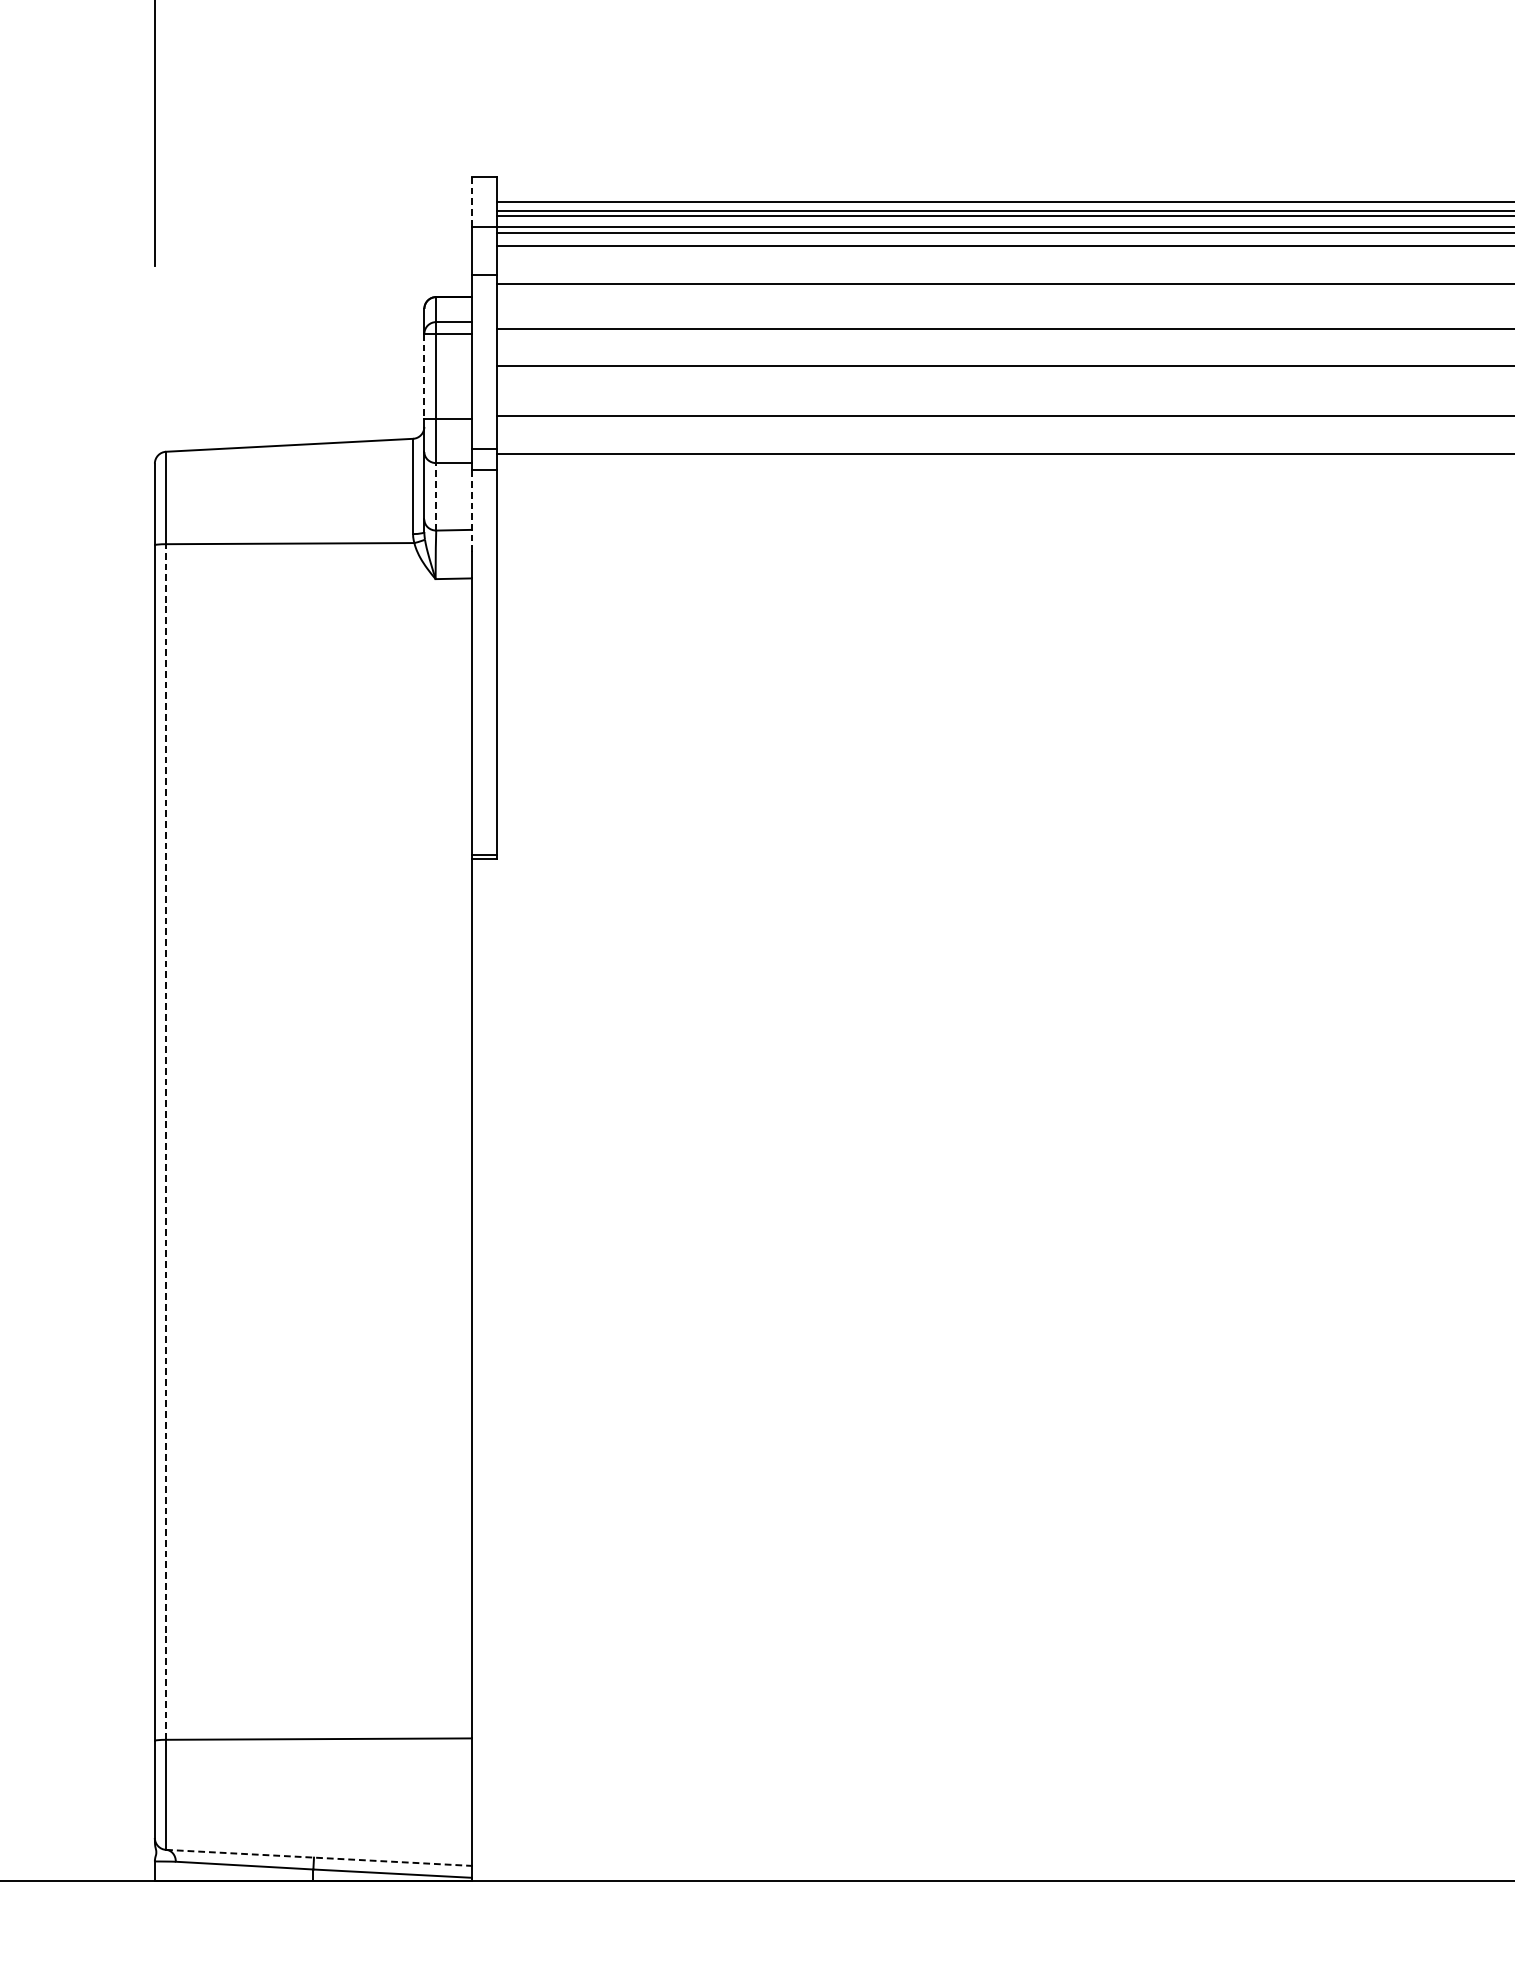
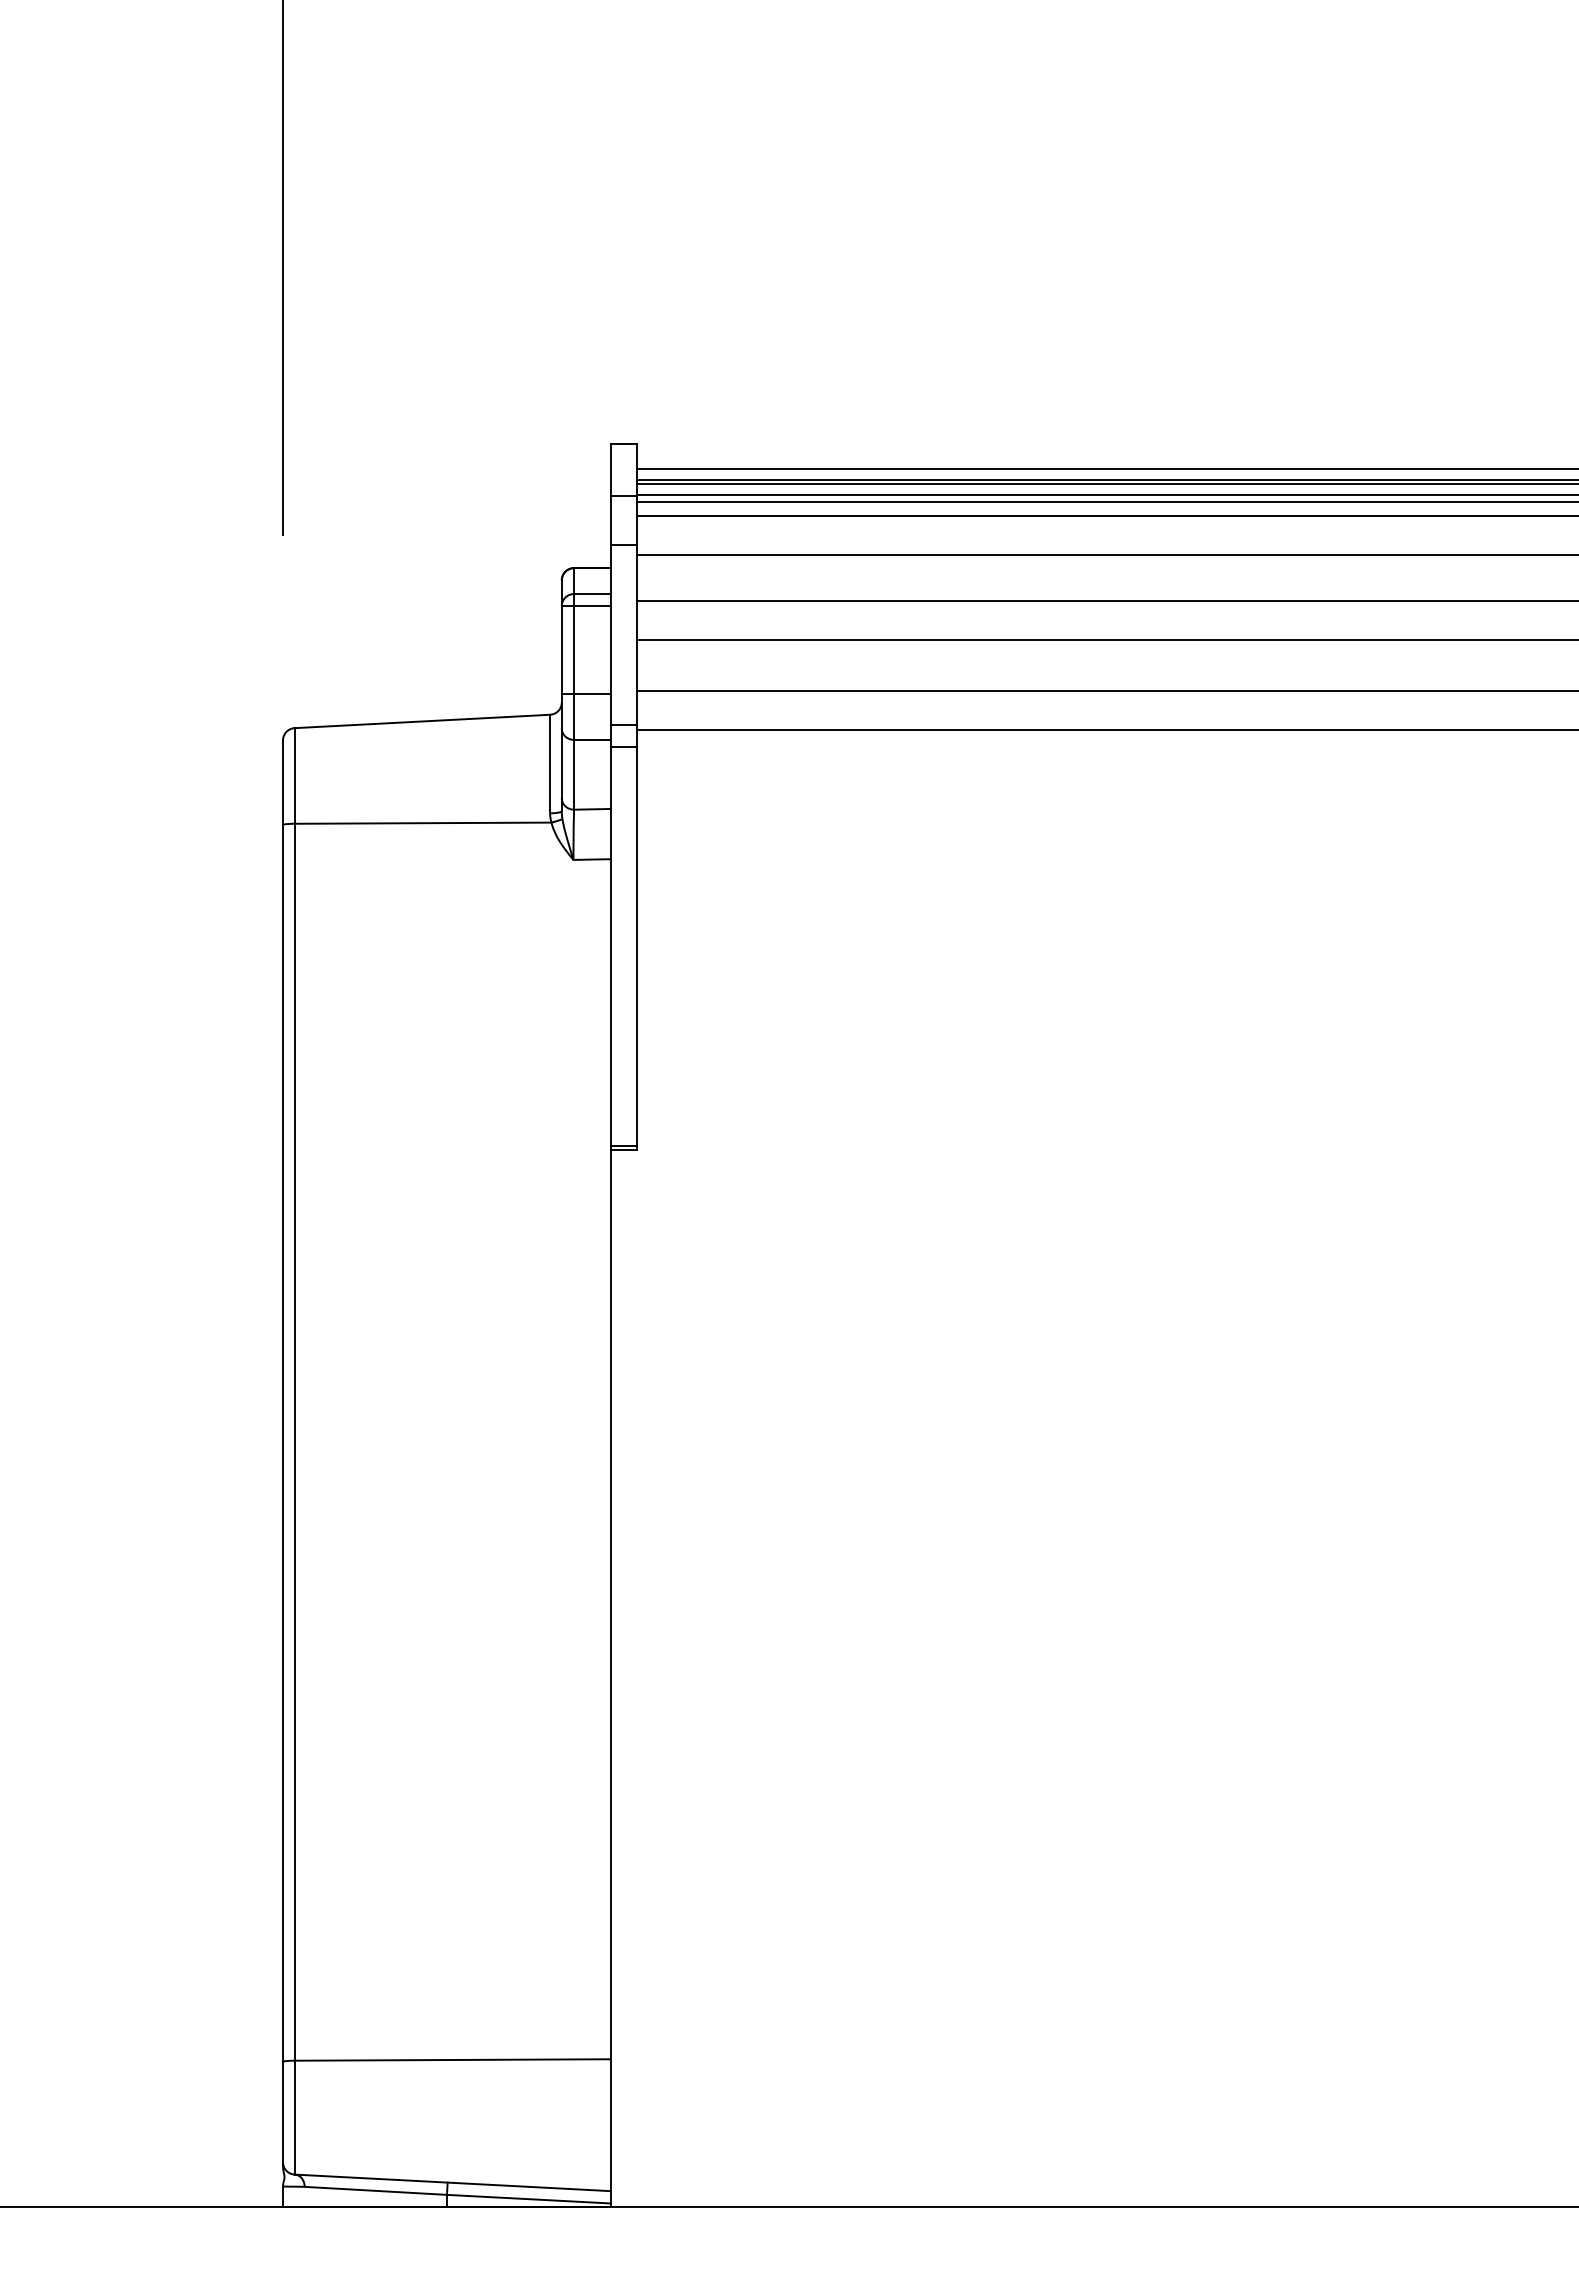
line: (471, 201) -> (610, 469), dashed -> solid
line: (424, 376) -> (561, 650), dashed -> solid
line: (436, 496) -> (574, 774), dashed -> solid
line: (471, 511) -> (610, 789), dashed -> solid
line: (165, 1141) -> (294, 1441), dashed -> solid
line: (319, 1857) -> (453, 2182), dashed -> solid

